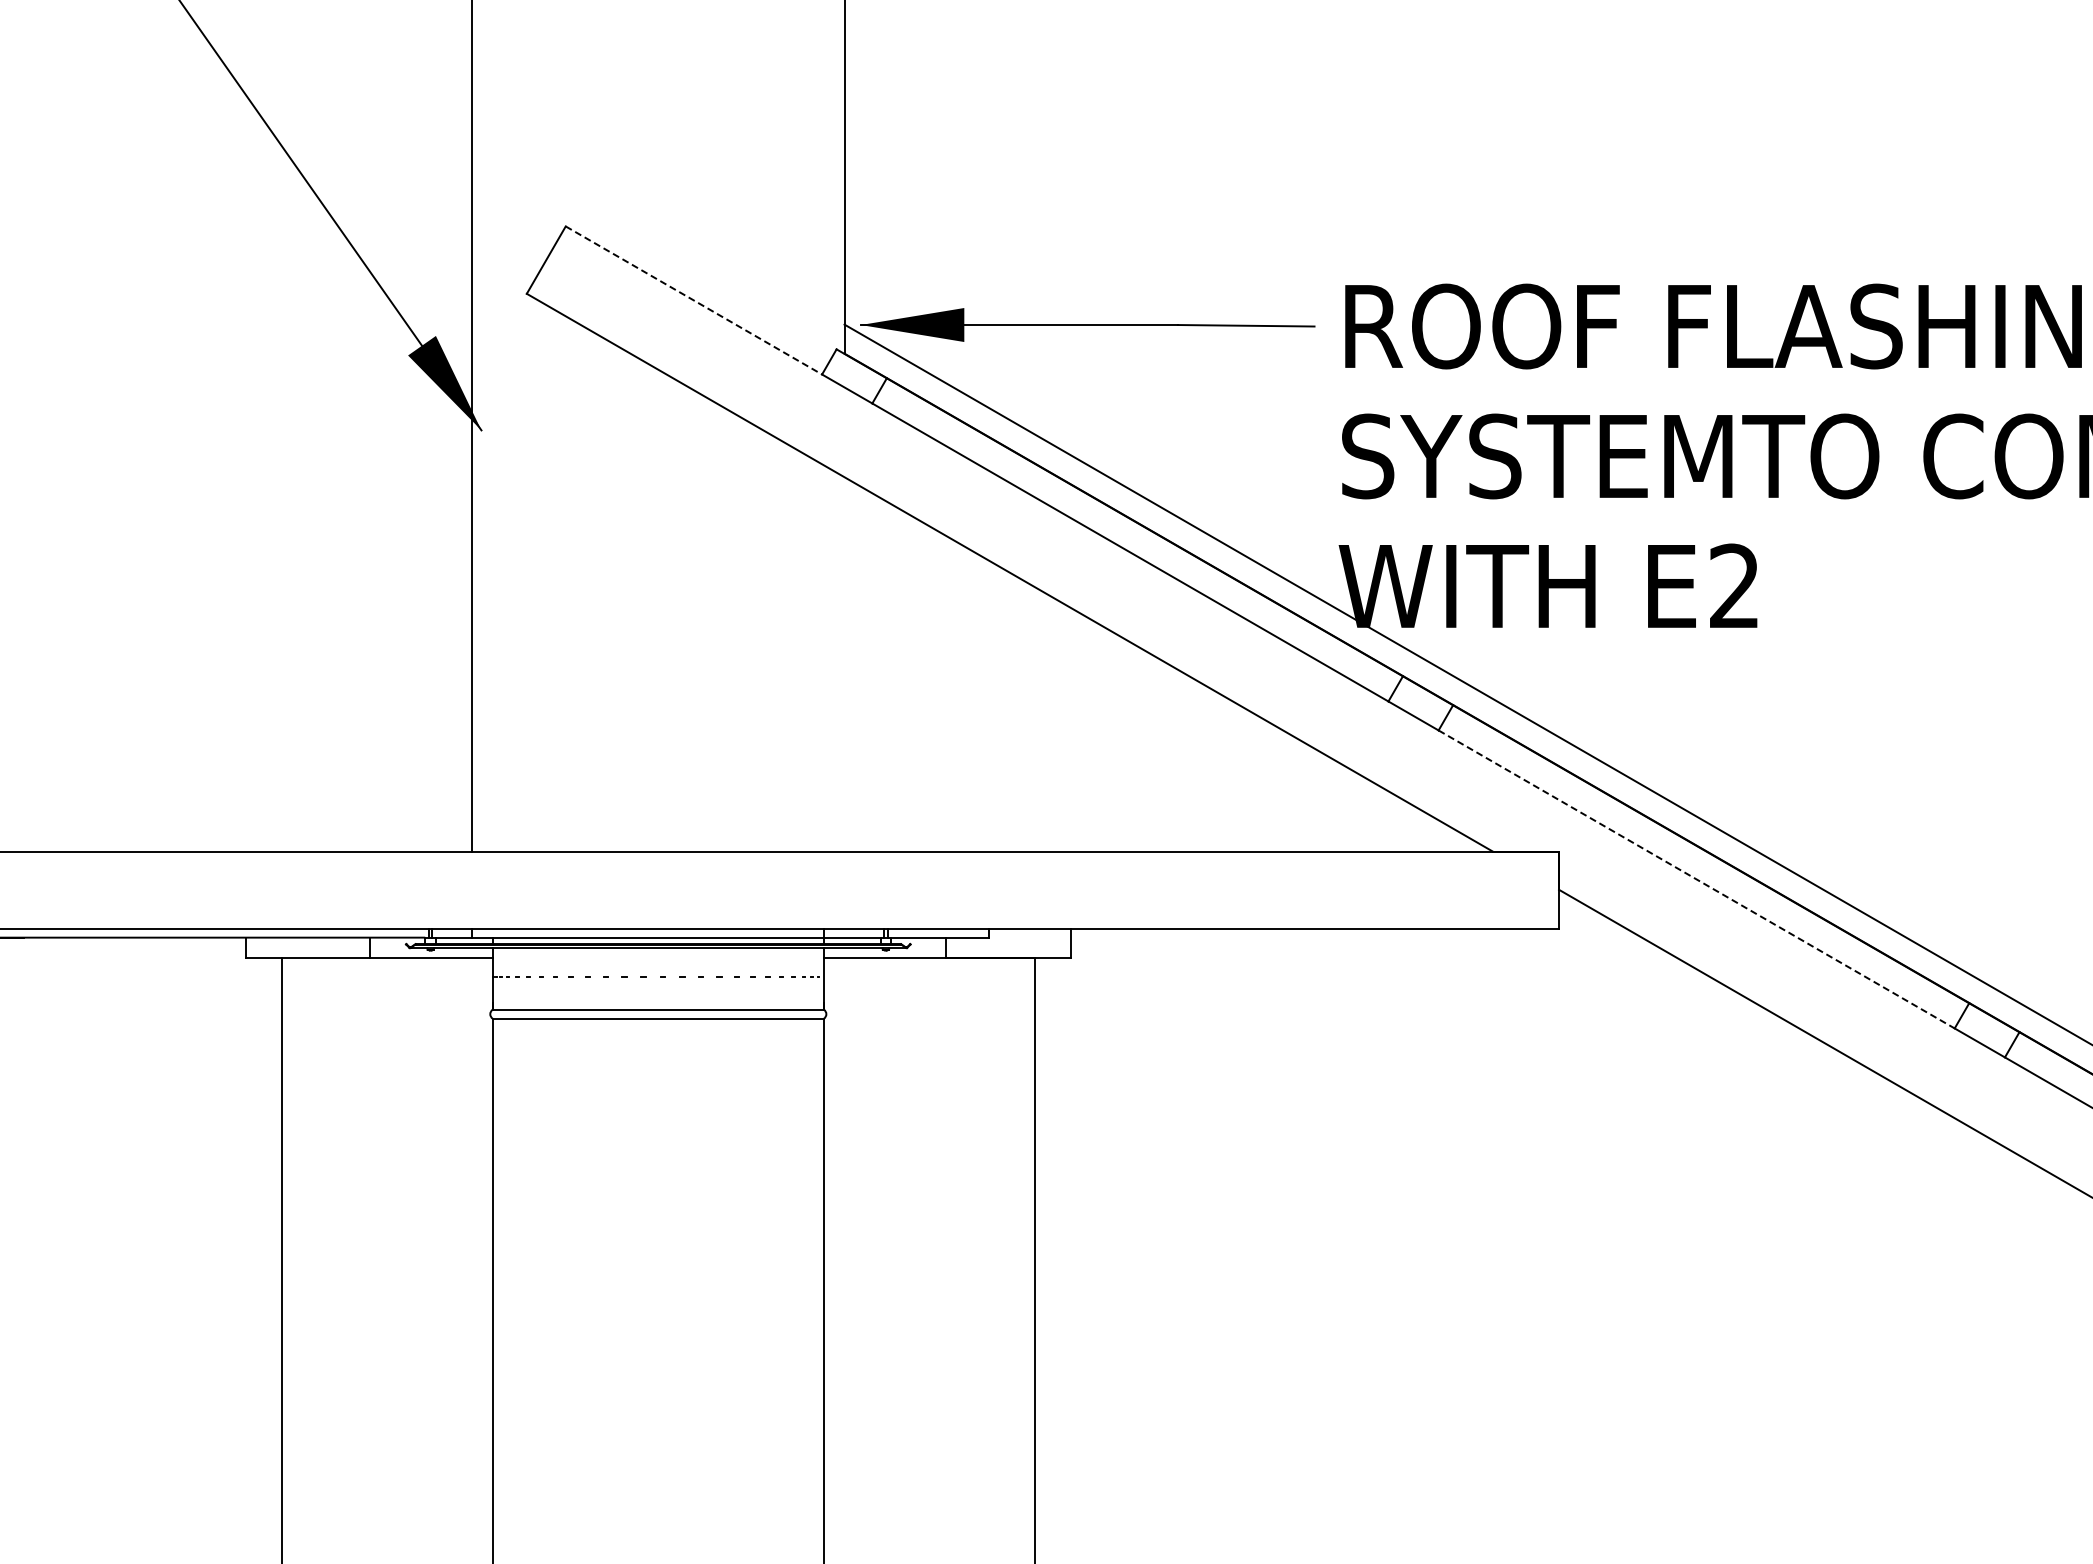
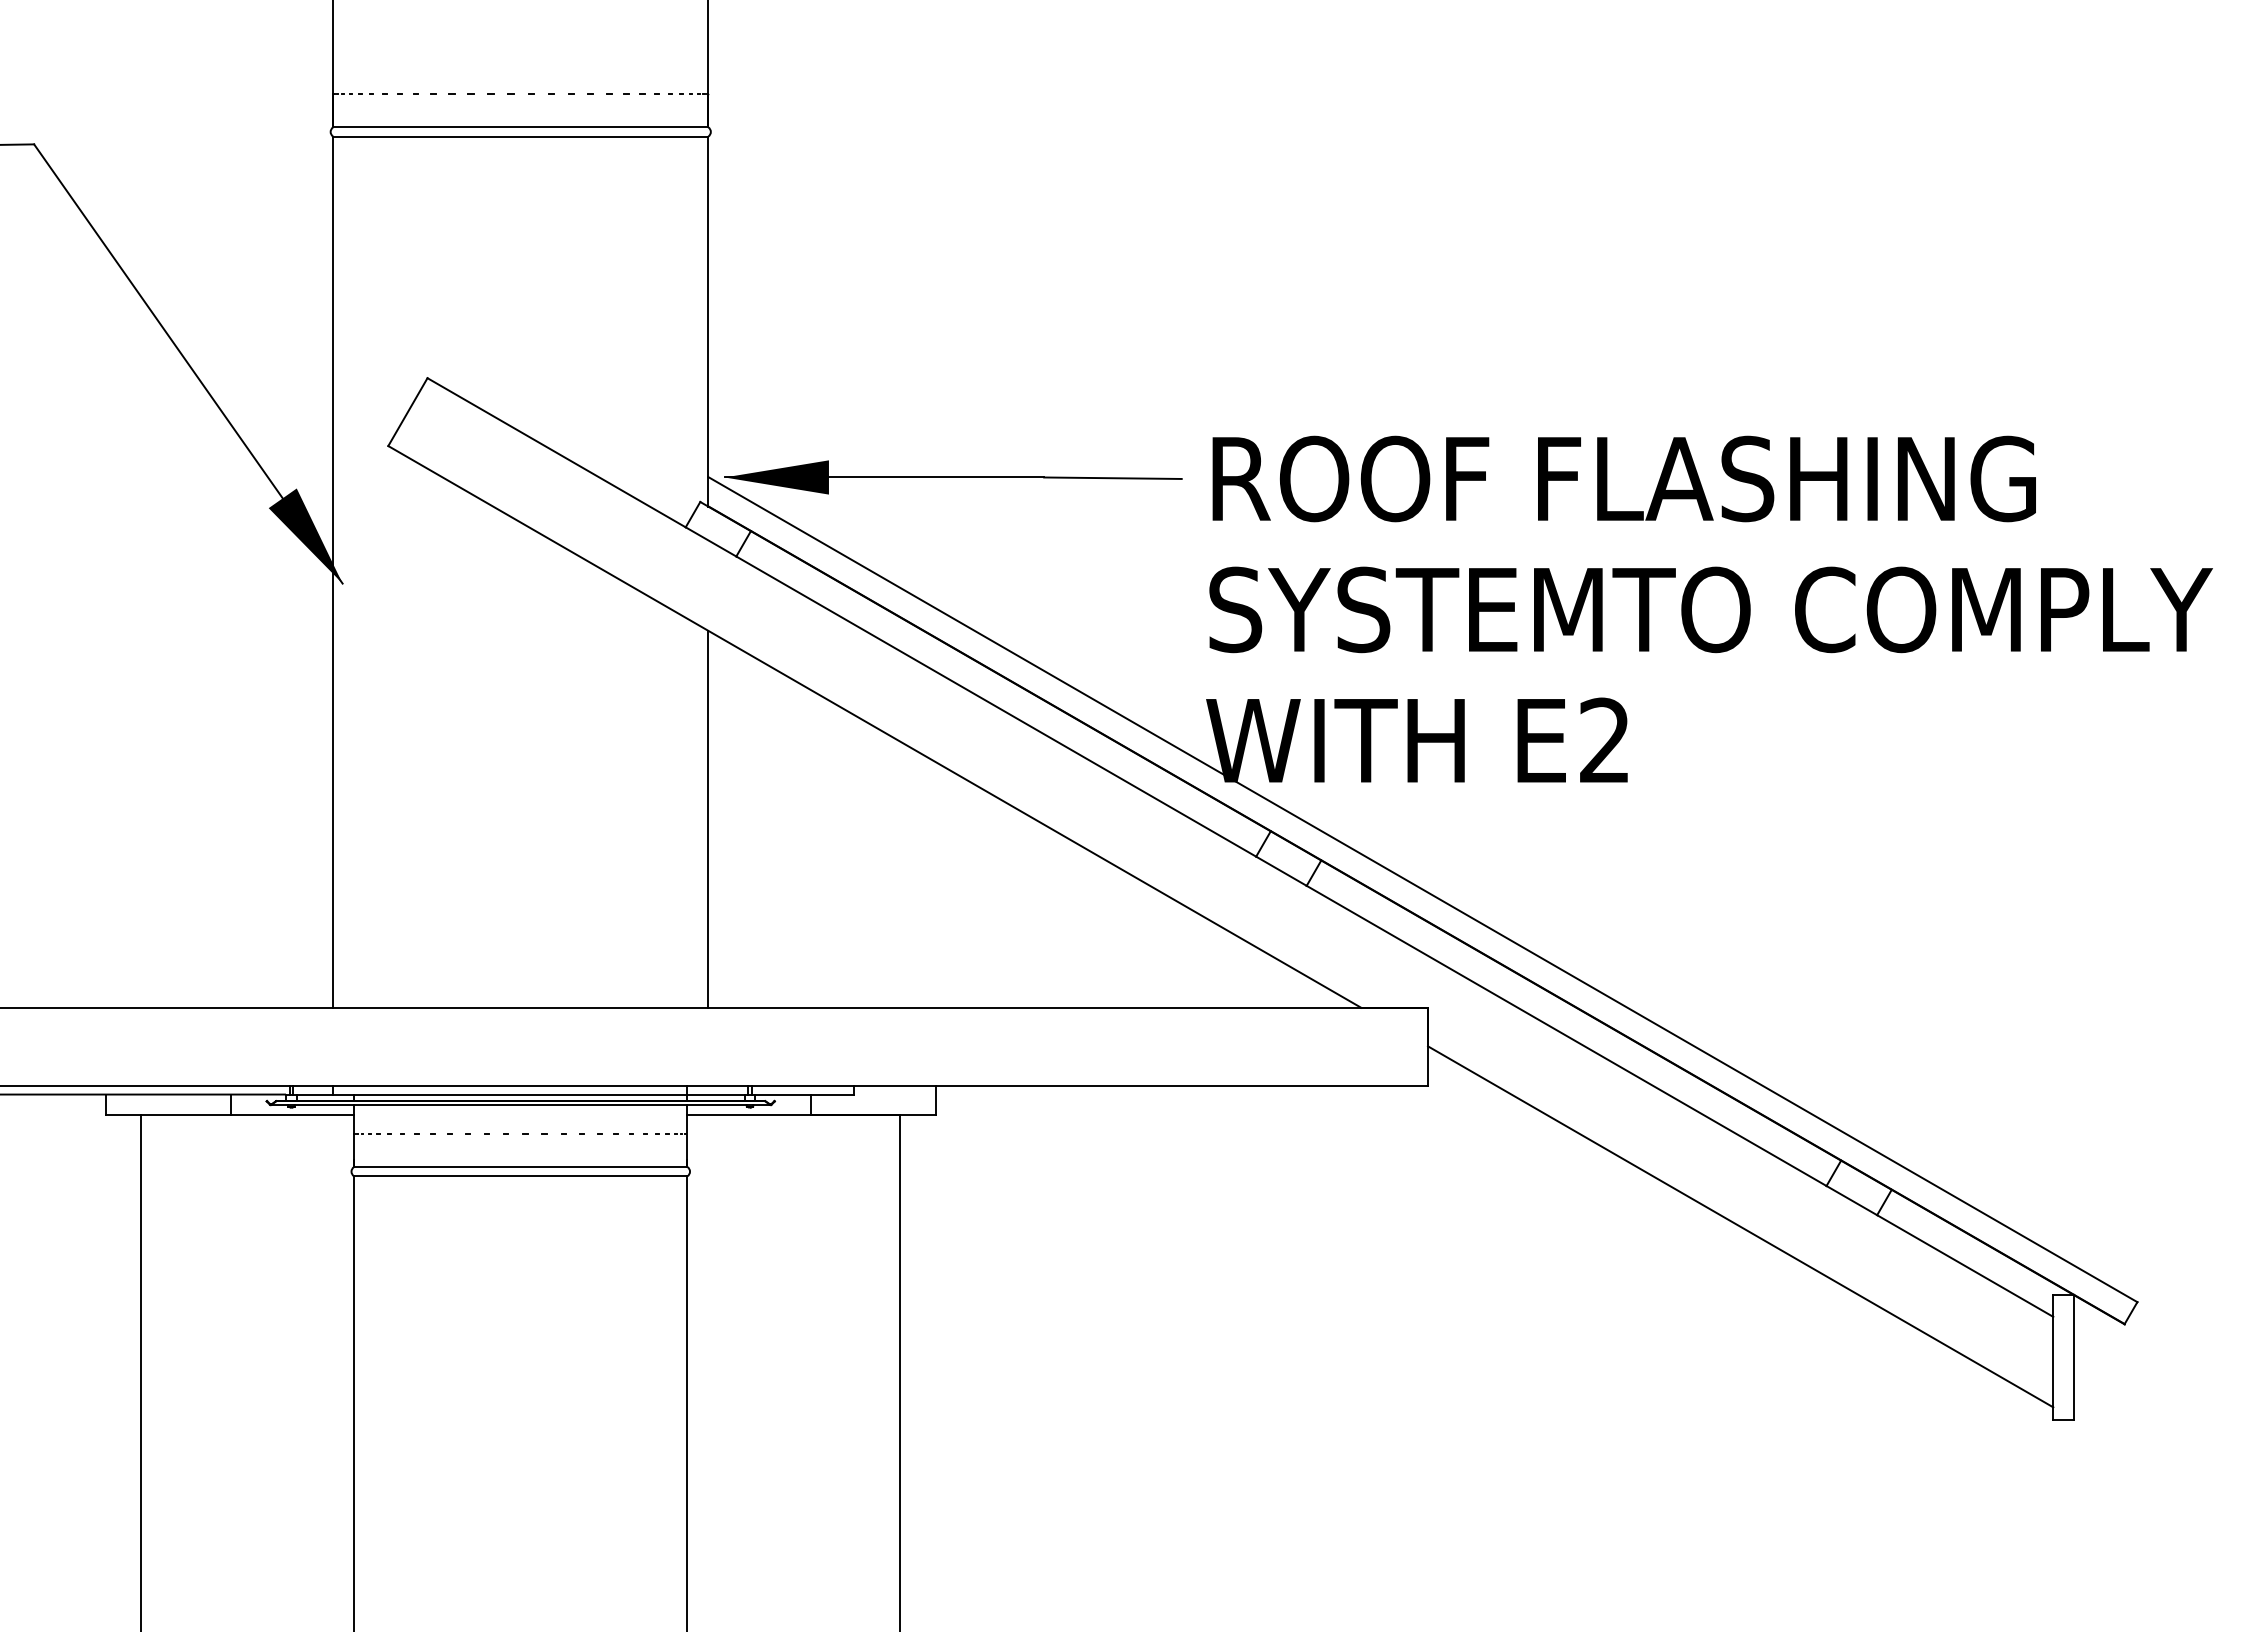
line: (694, 301) -> (557, 453), dashed -> solid
line: (844, 663) -> (708, 818), added
line: (1697, 880) -> (1567, 1036), dashed -> solid

